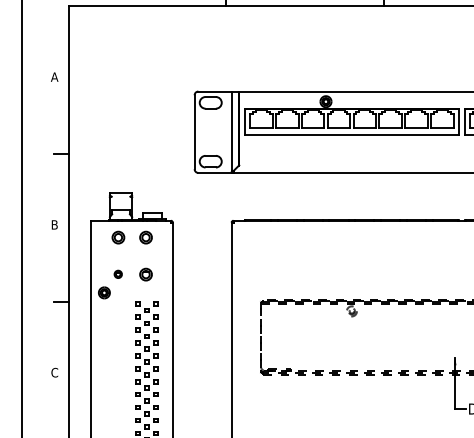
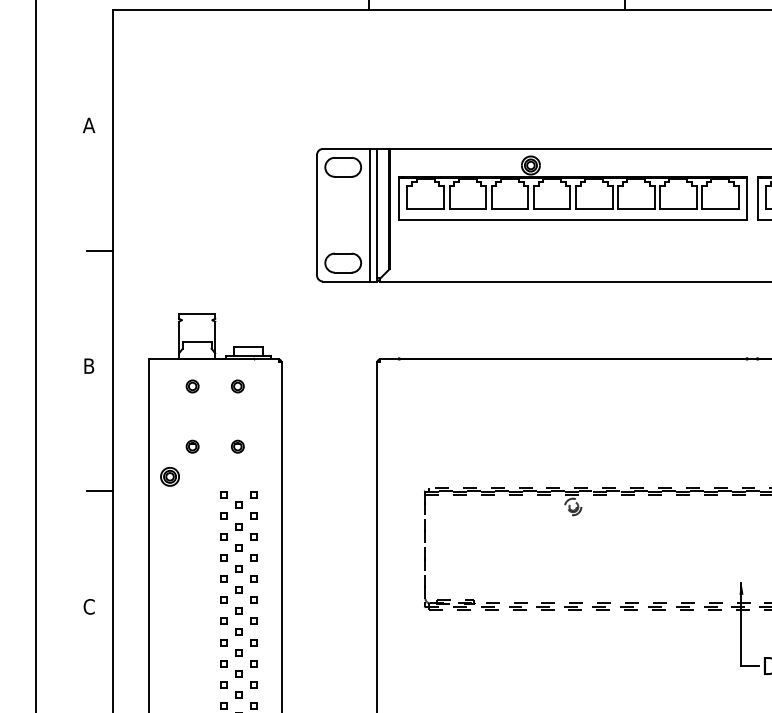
line: (227, 131) -> (370, 213), added
part: (117, 236) -> (191, 385), size x0.62
part: (145, 236) -> (236, 385), size x0.62
part: (145, 273) -> (236, 445), size x0.62

